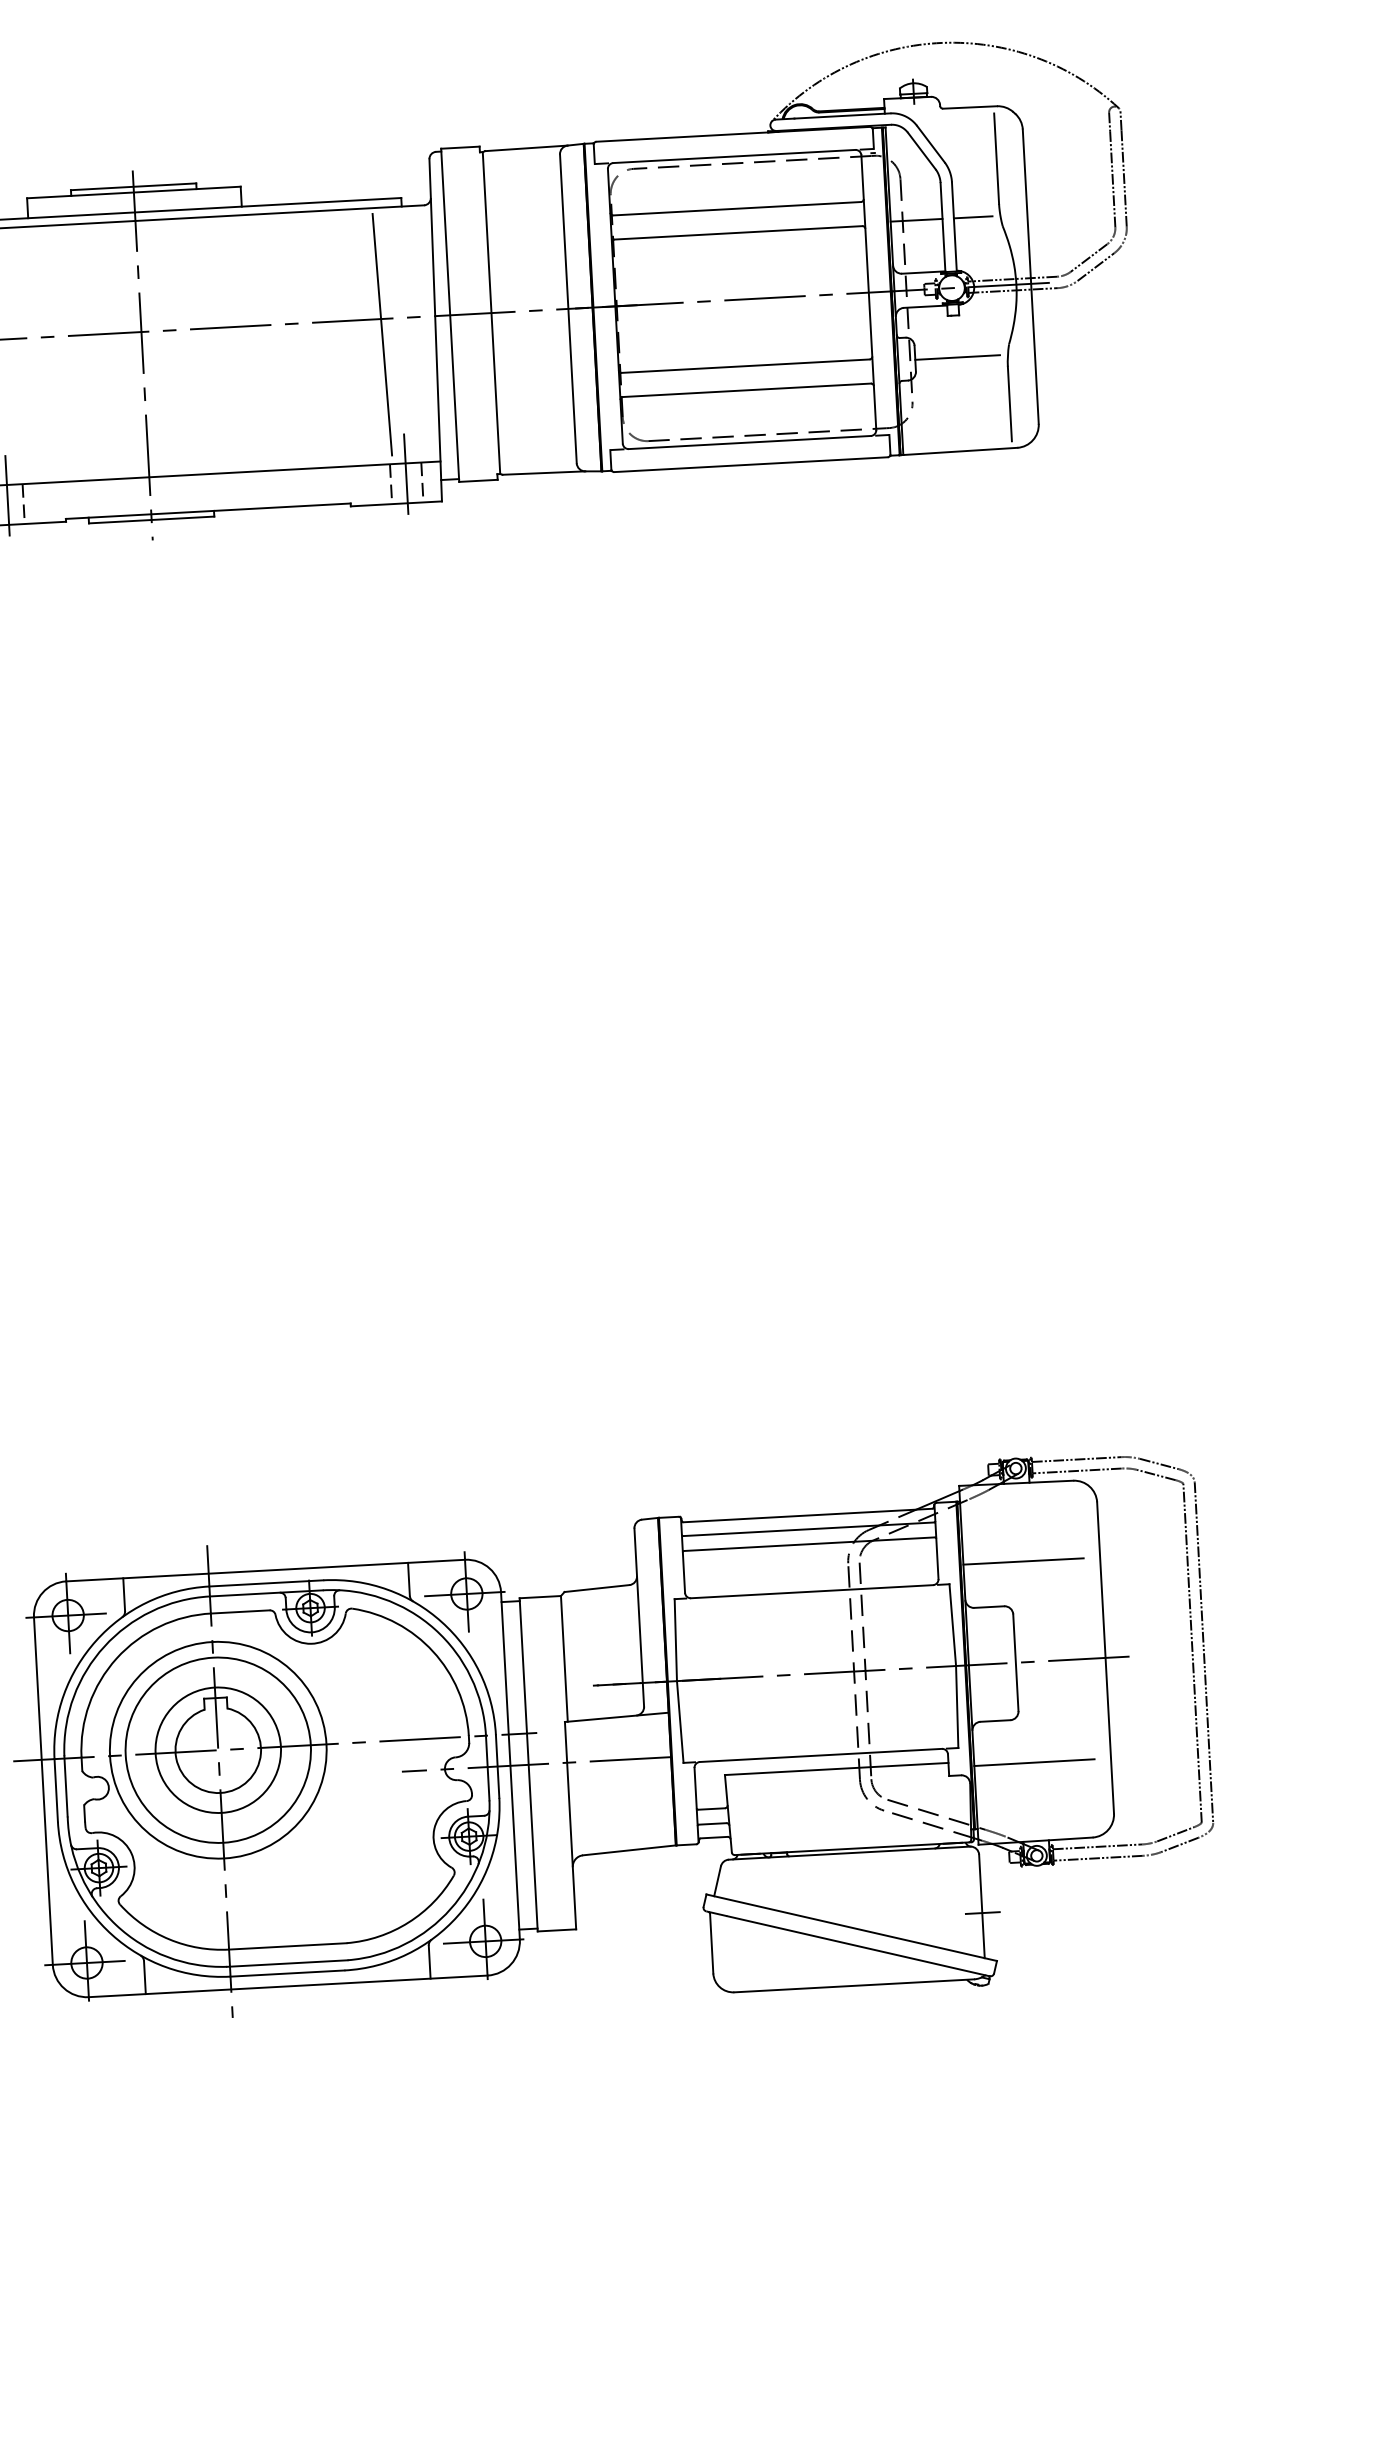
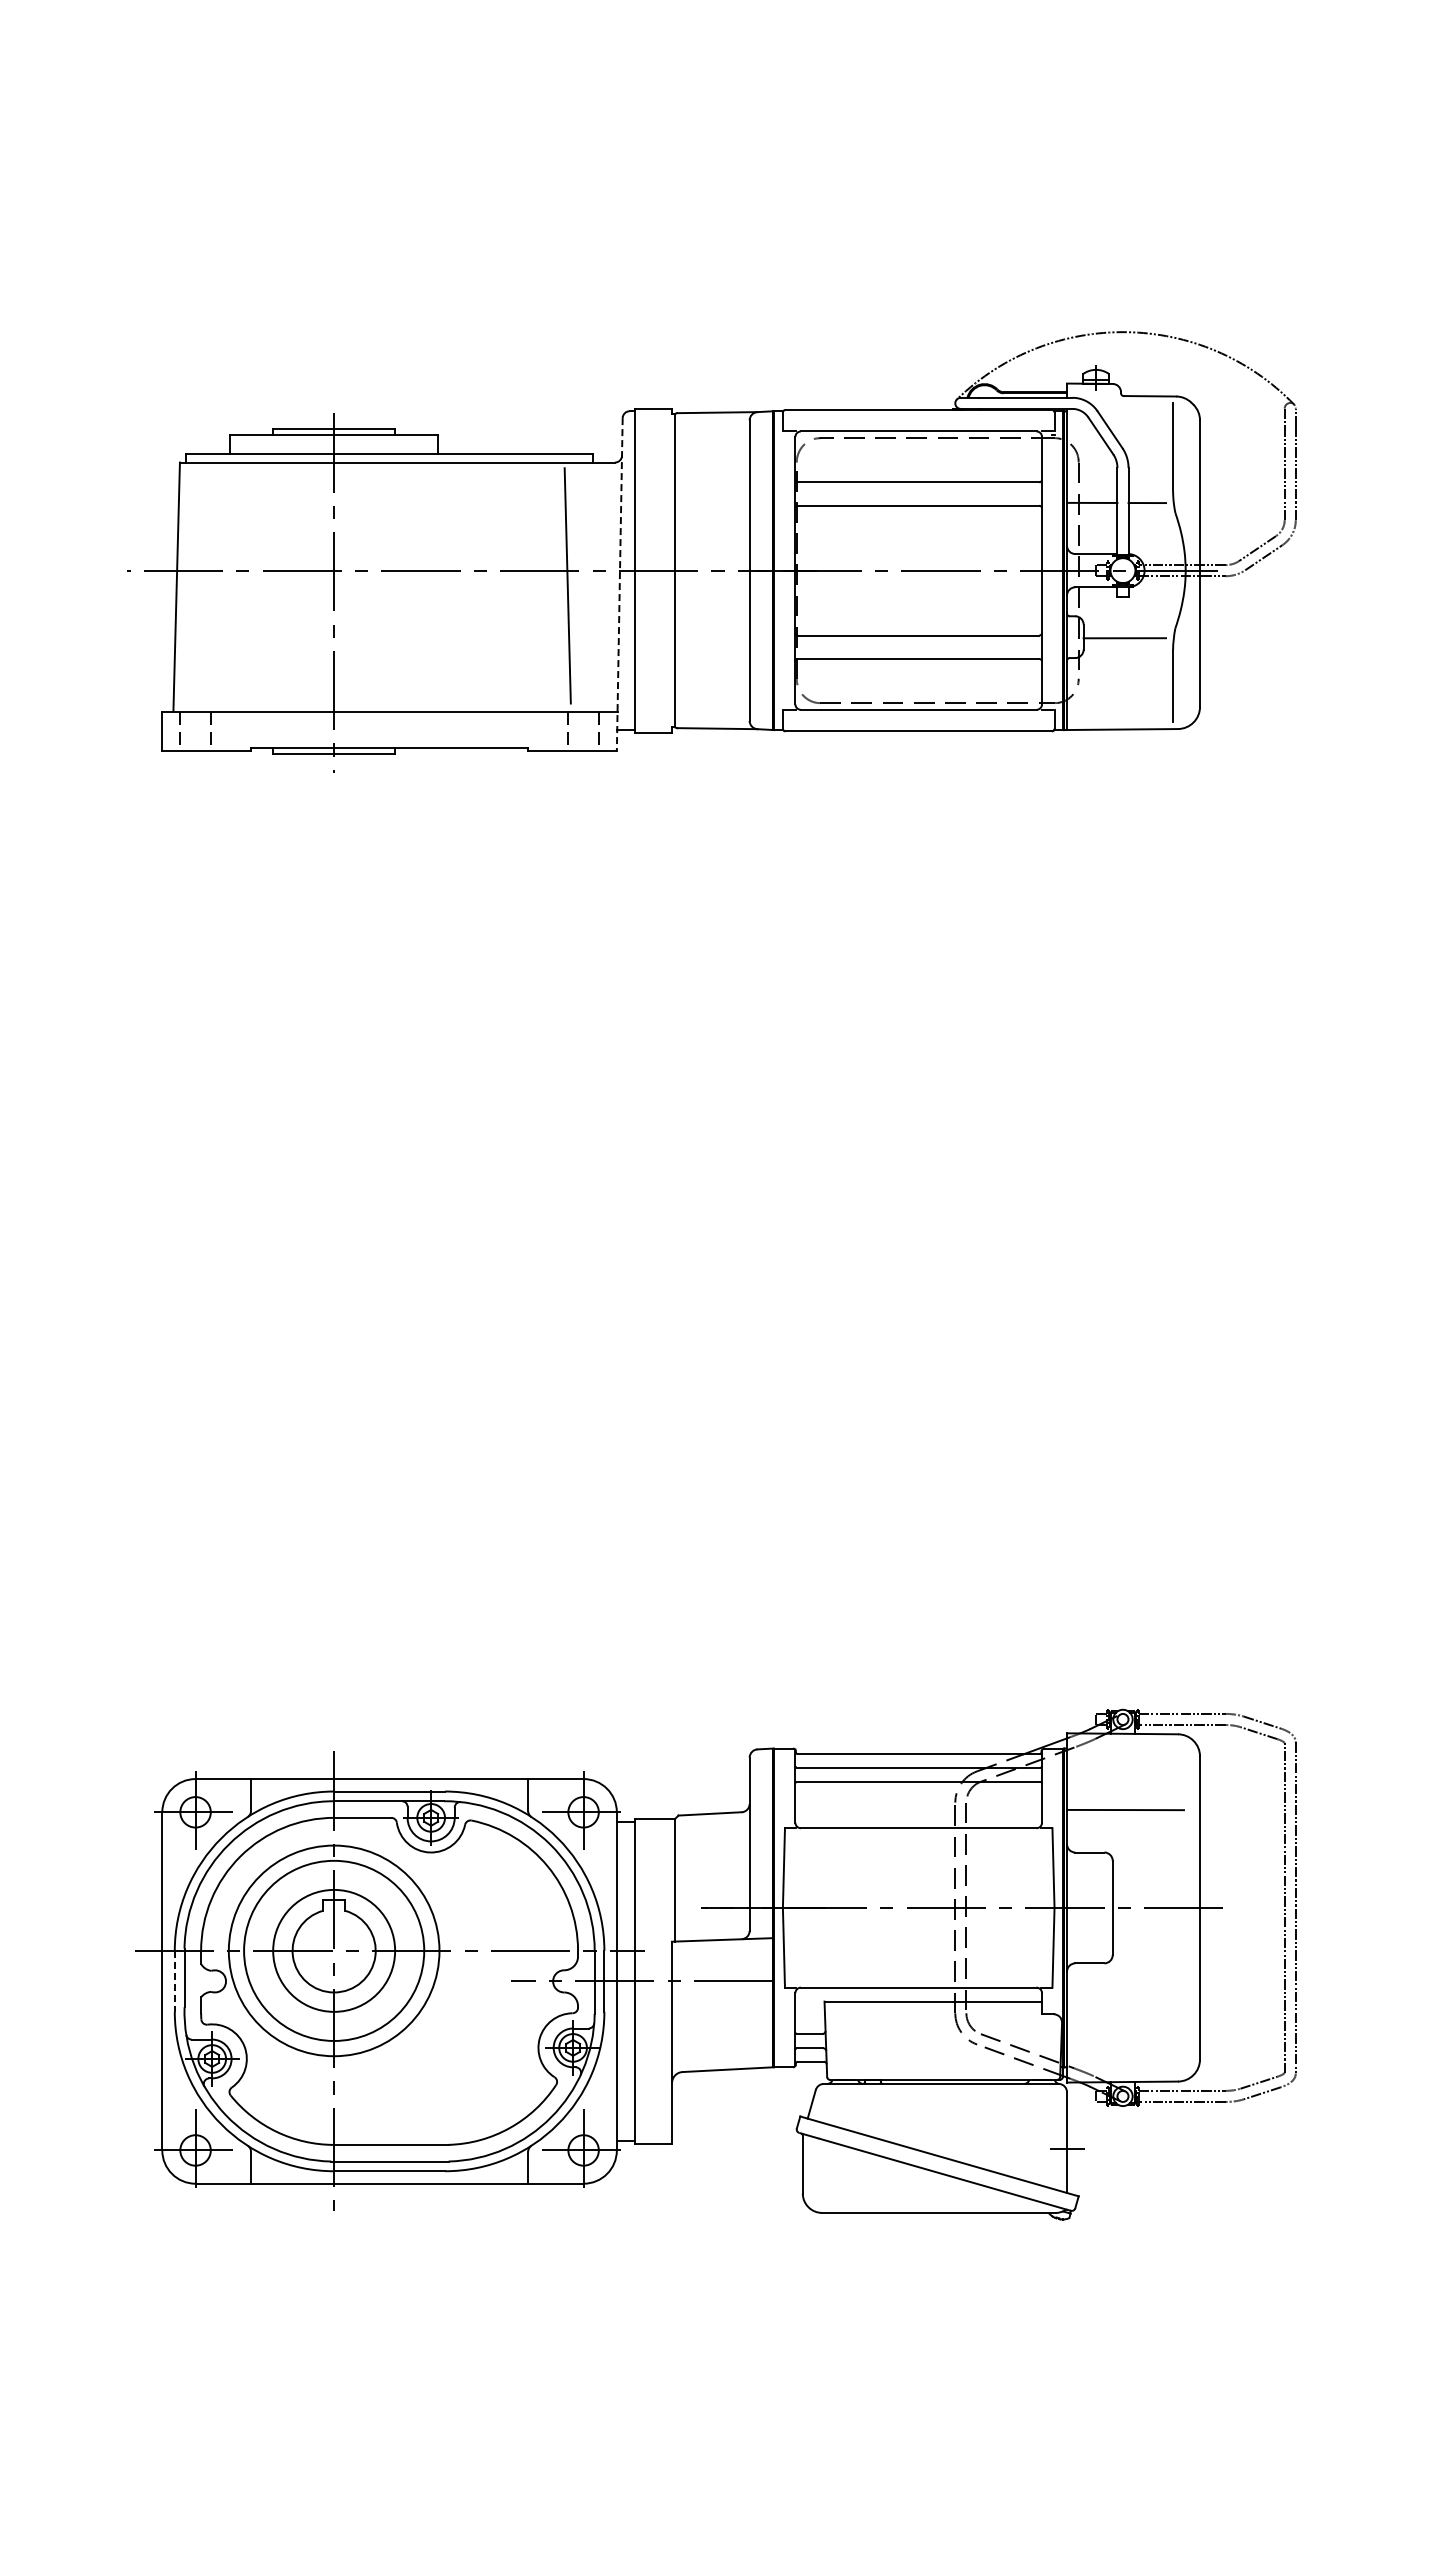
line: (435, 330) -> (619, 584), solid -> dashed
line: (406, 477) -> (583, 725), removed
line: (7, 498) -> (195, 725), removed
line: (1034, 1762) -> (1125, 2005), removed
line: (55, 1790) -> (174, 1981), solid -> dashed

